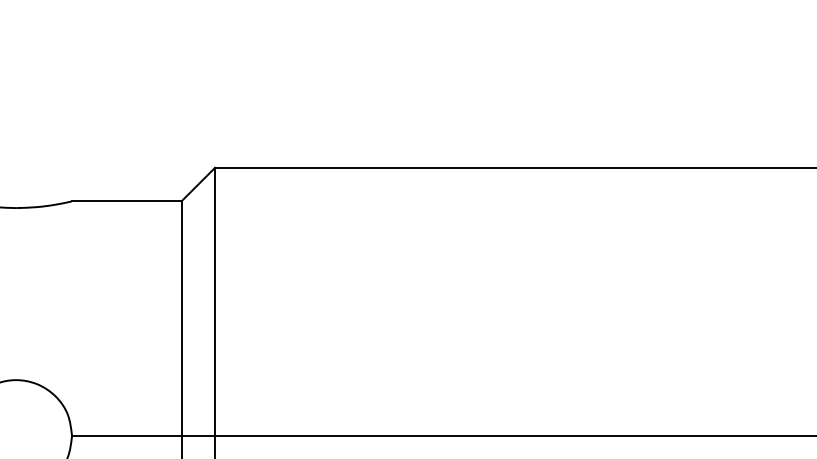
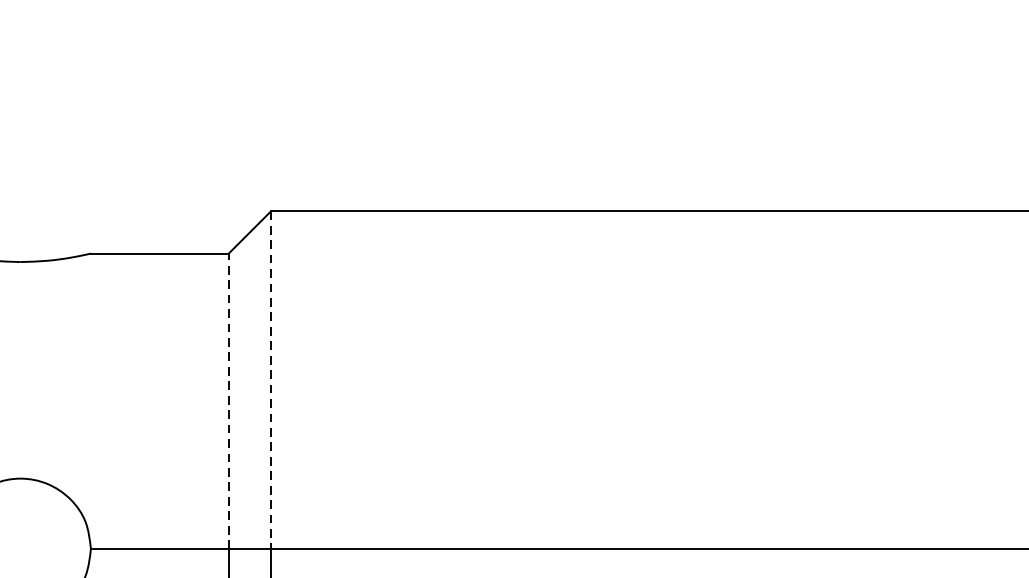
line: (215, 302) -> (271, 380), solid -> dashed
line: (181, 318) -> (228, 401), solid -> dashed

